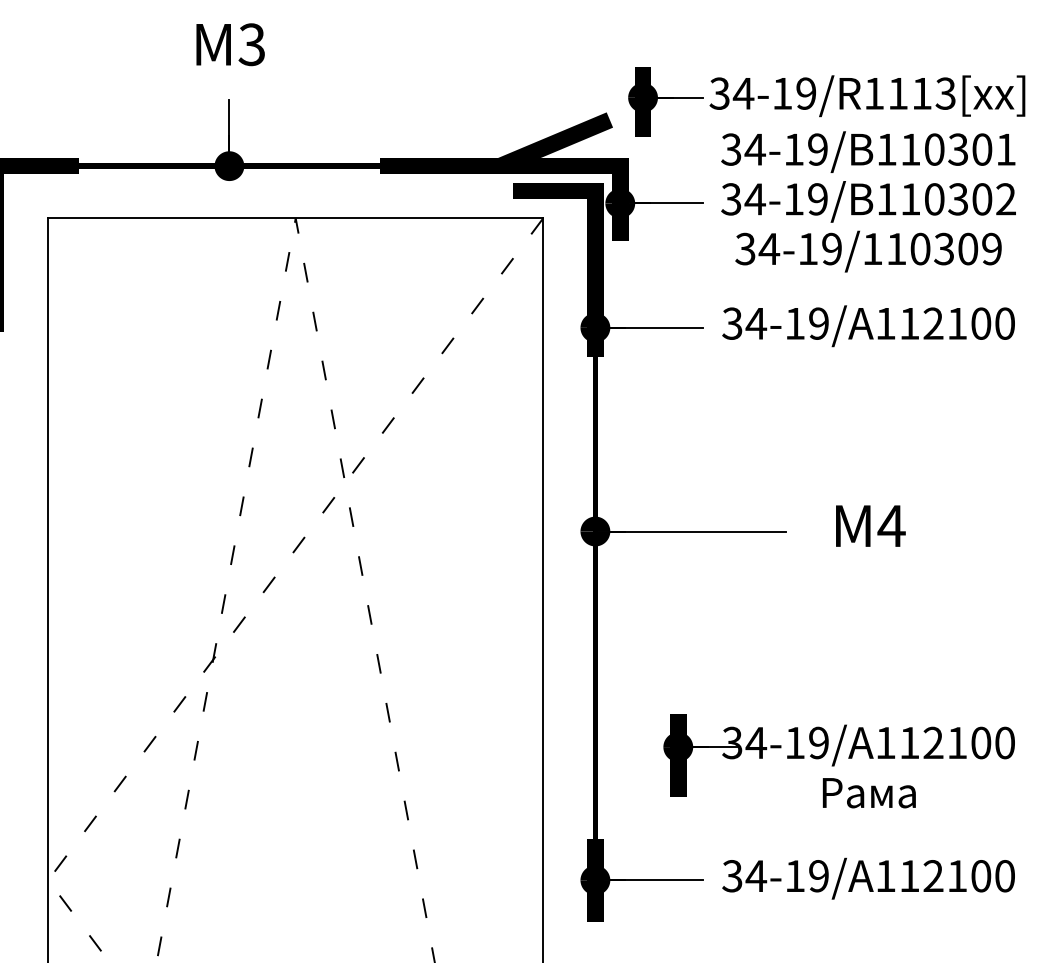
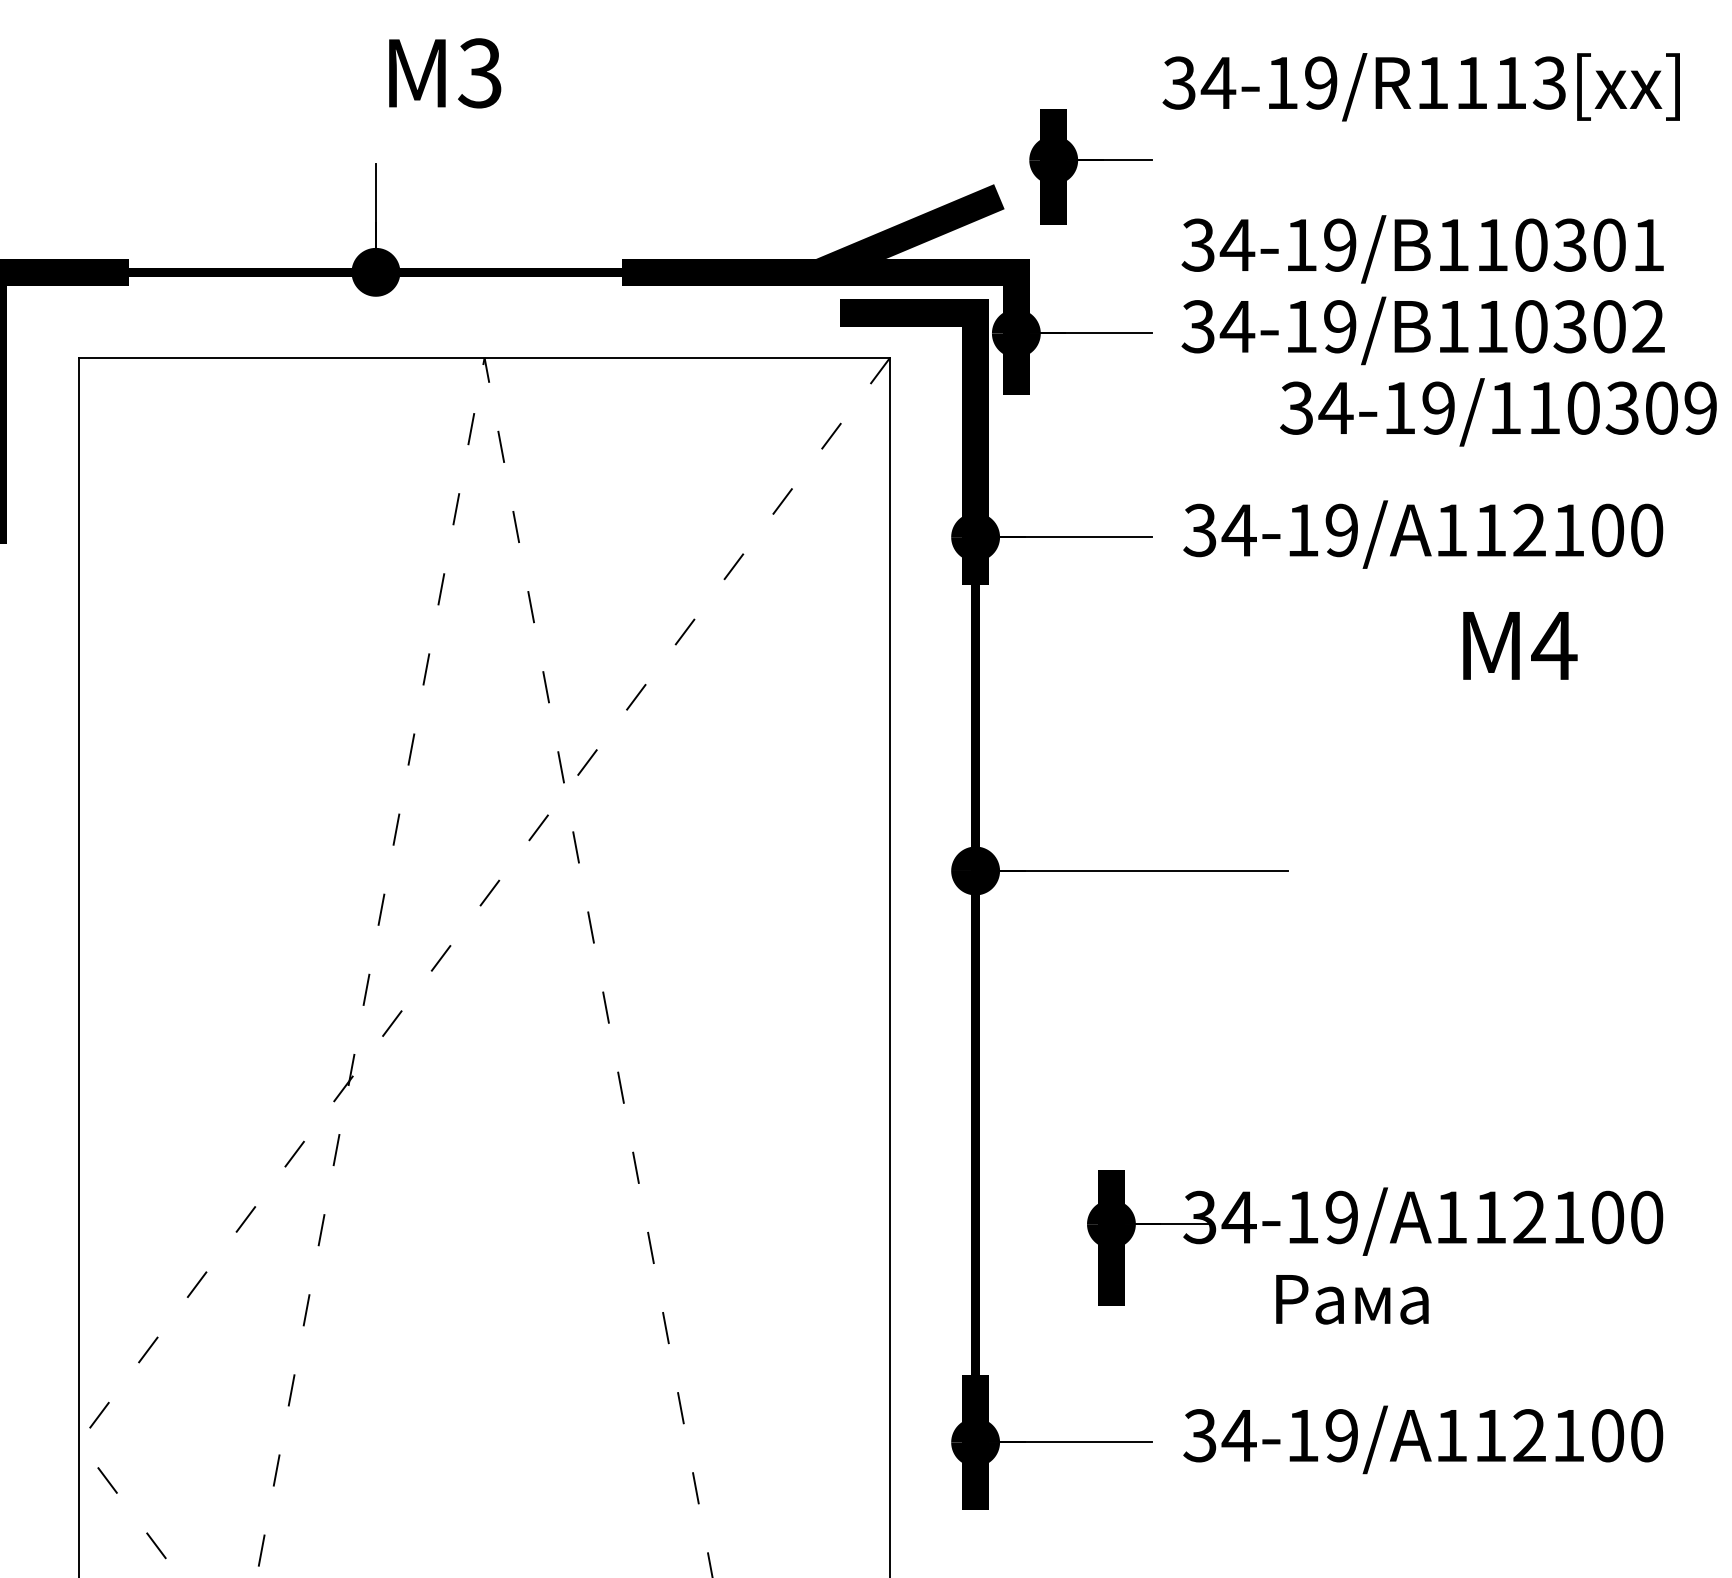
text: (230, 44) -> (444, 72), moved
text: (867, 96) -> (1421, 87), moved
text: (868, 251) -> (1498, 412), moved
text: (870, 525) -> (1519, 644), moved
text: (868, 793) -> (1350, 1300), moved

